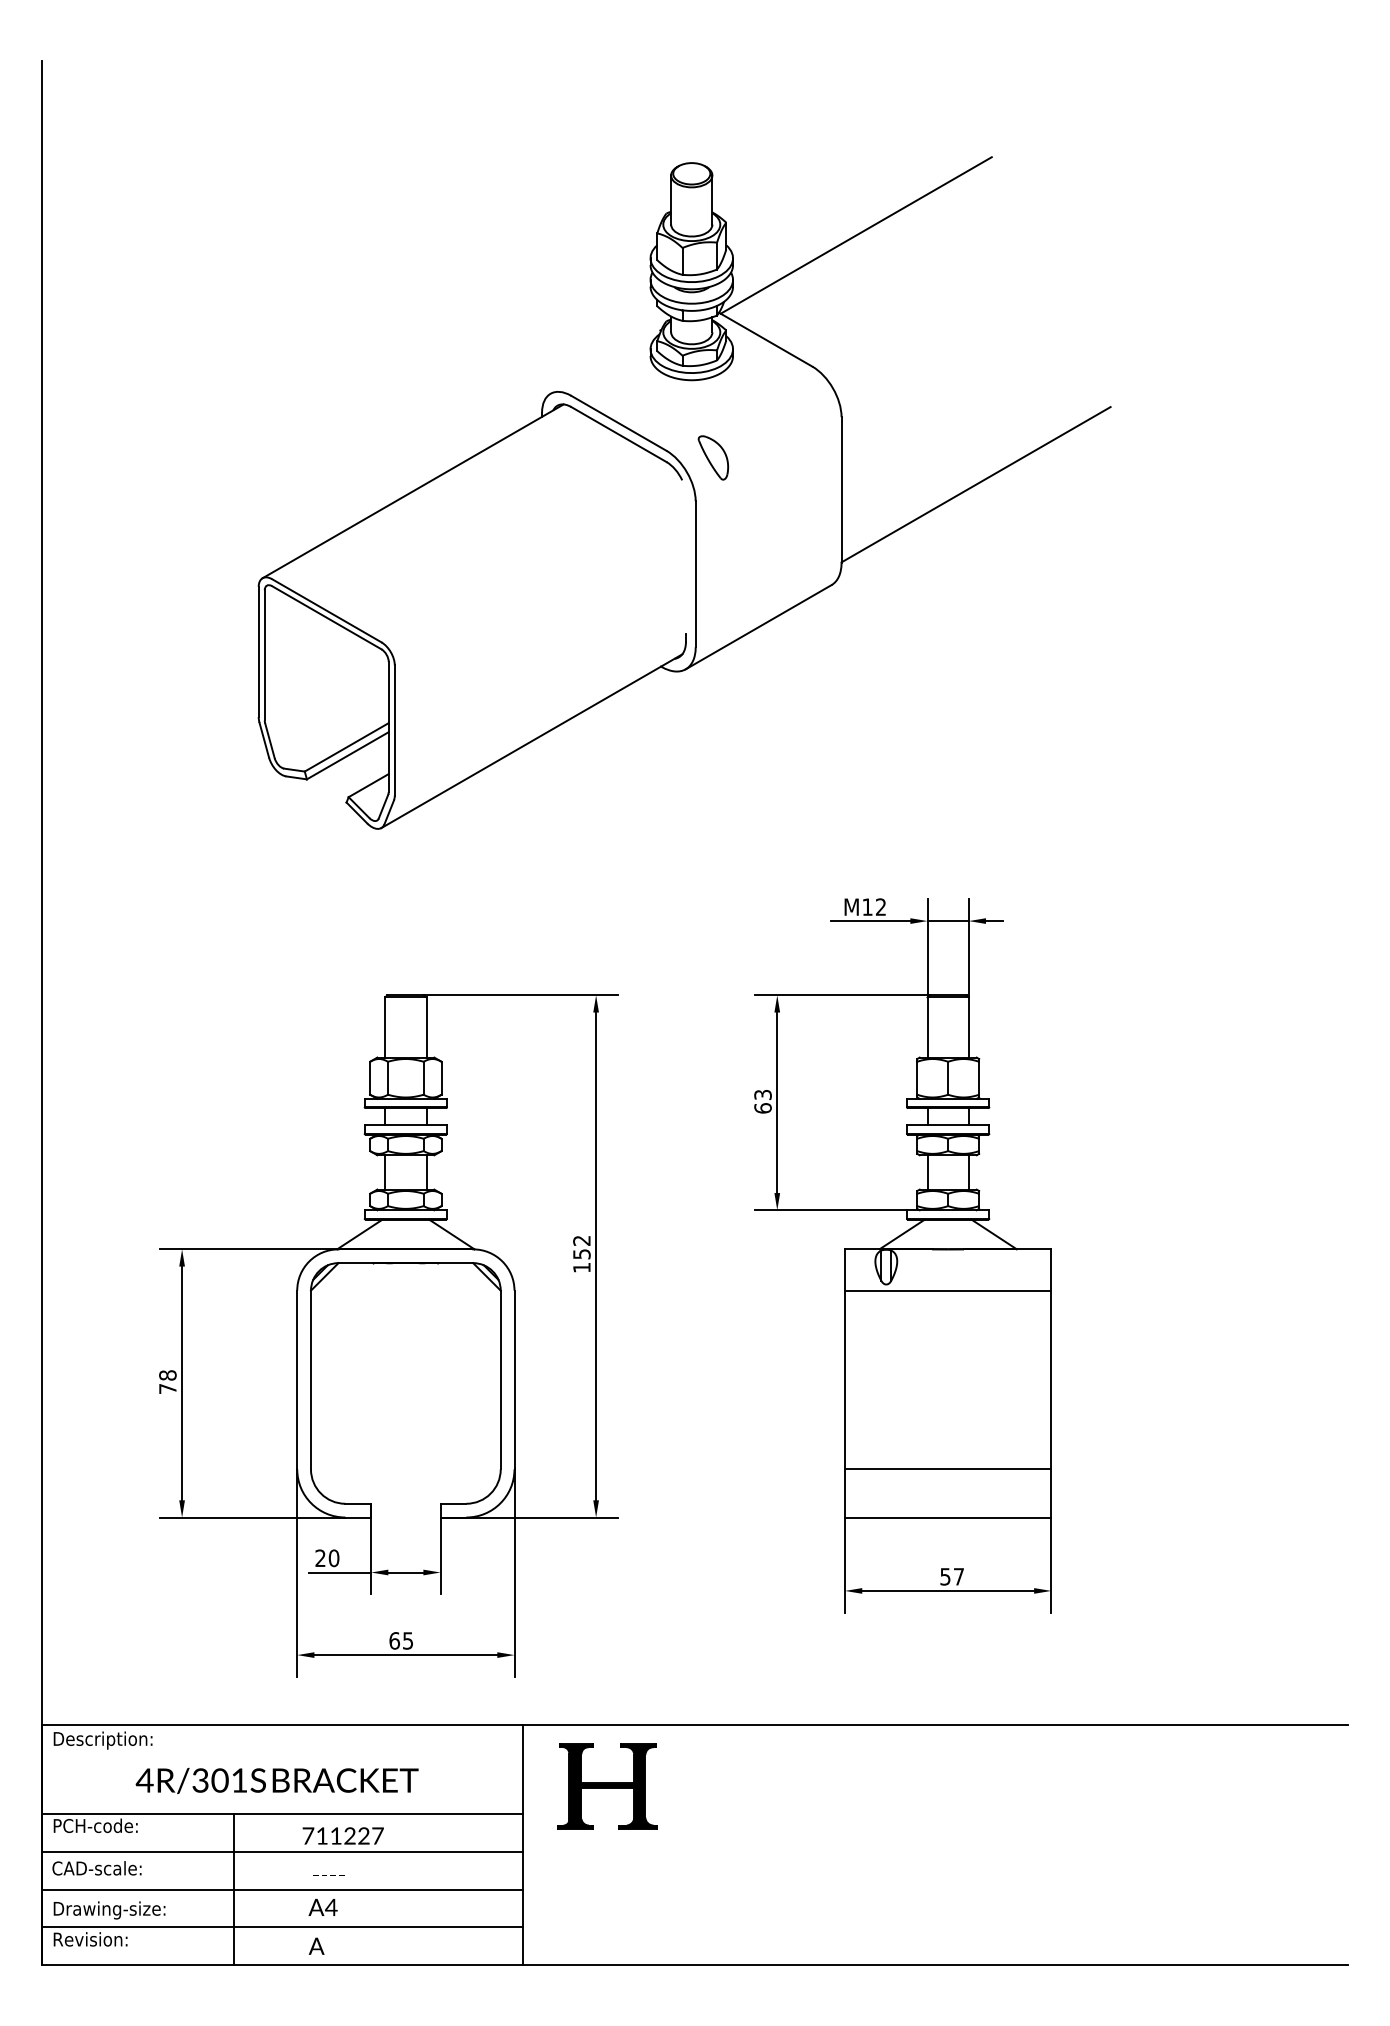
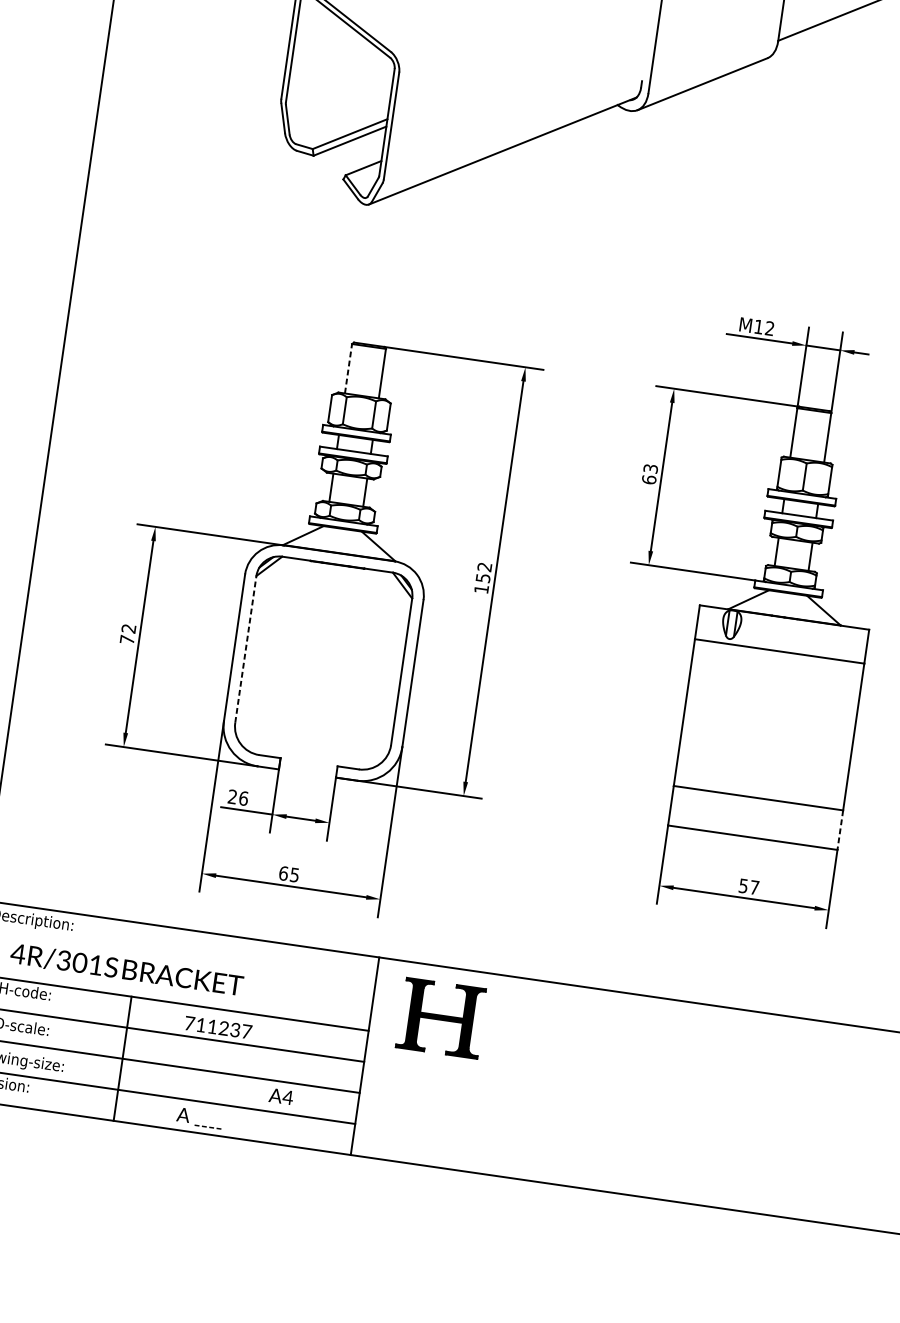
line: (385, 1027) -> (348, 368), solid -> dashed
text: (167, 1375) -> (128, 628), 78 -> 72
line: (310, 1379) -> (245, 648), solid -> dashed
line: (1051, 1493) -> (840, 830), solid -> dashed
text: (334, 1557) -> (244, 797), 20 -> 26
text: (276, 1780) -> (126, 969), moved
text: (363, 1838) -> (234, 1032), 711227 -> 711237
text: (328, 1875) -> (207, 1127), moved
text: (322, 1907) -> (280, 1096), moved

